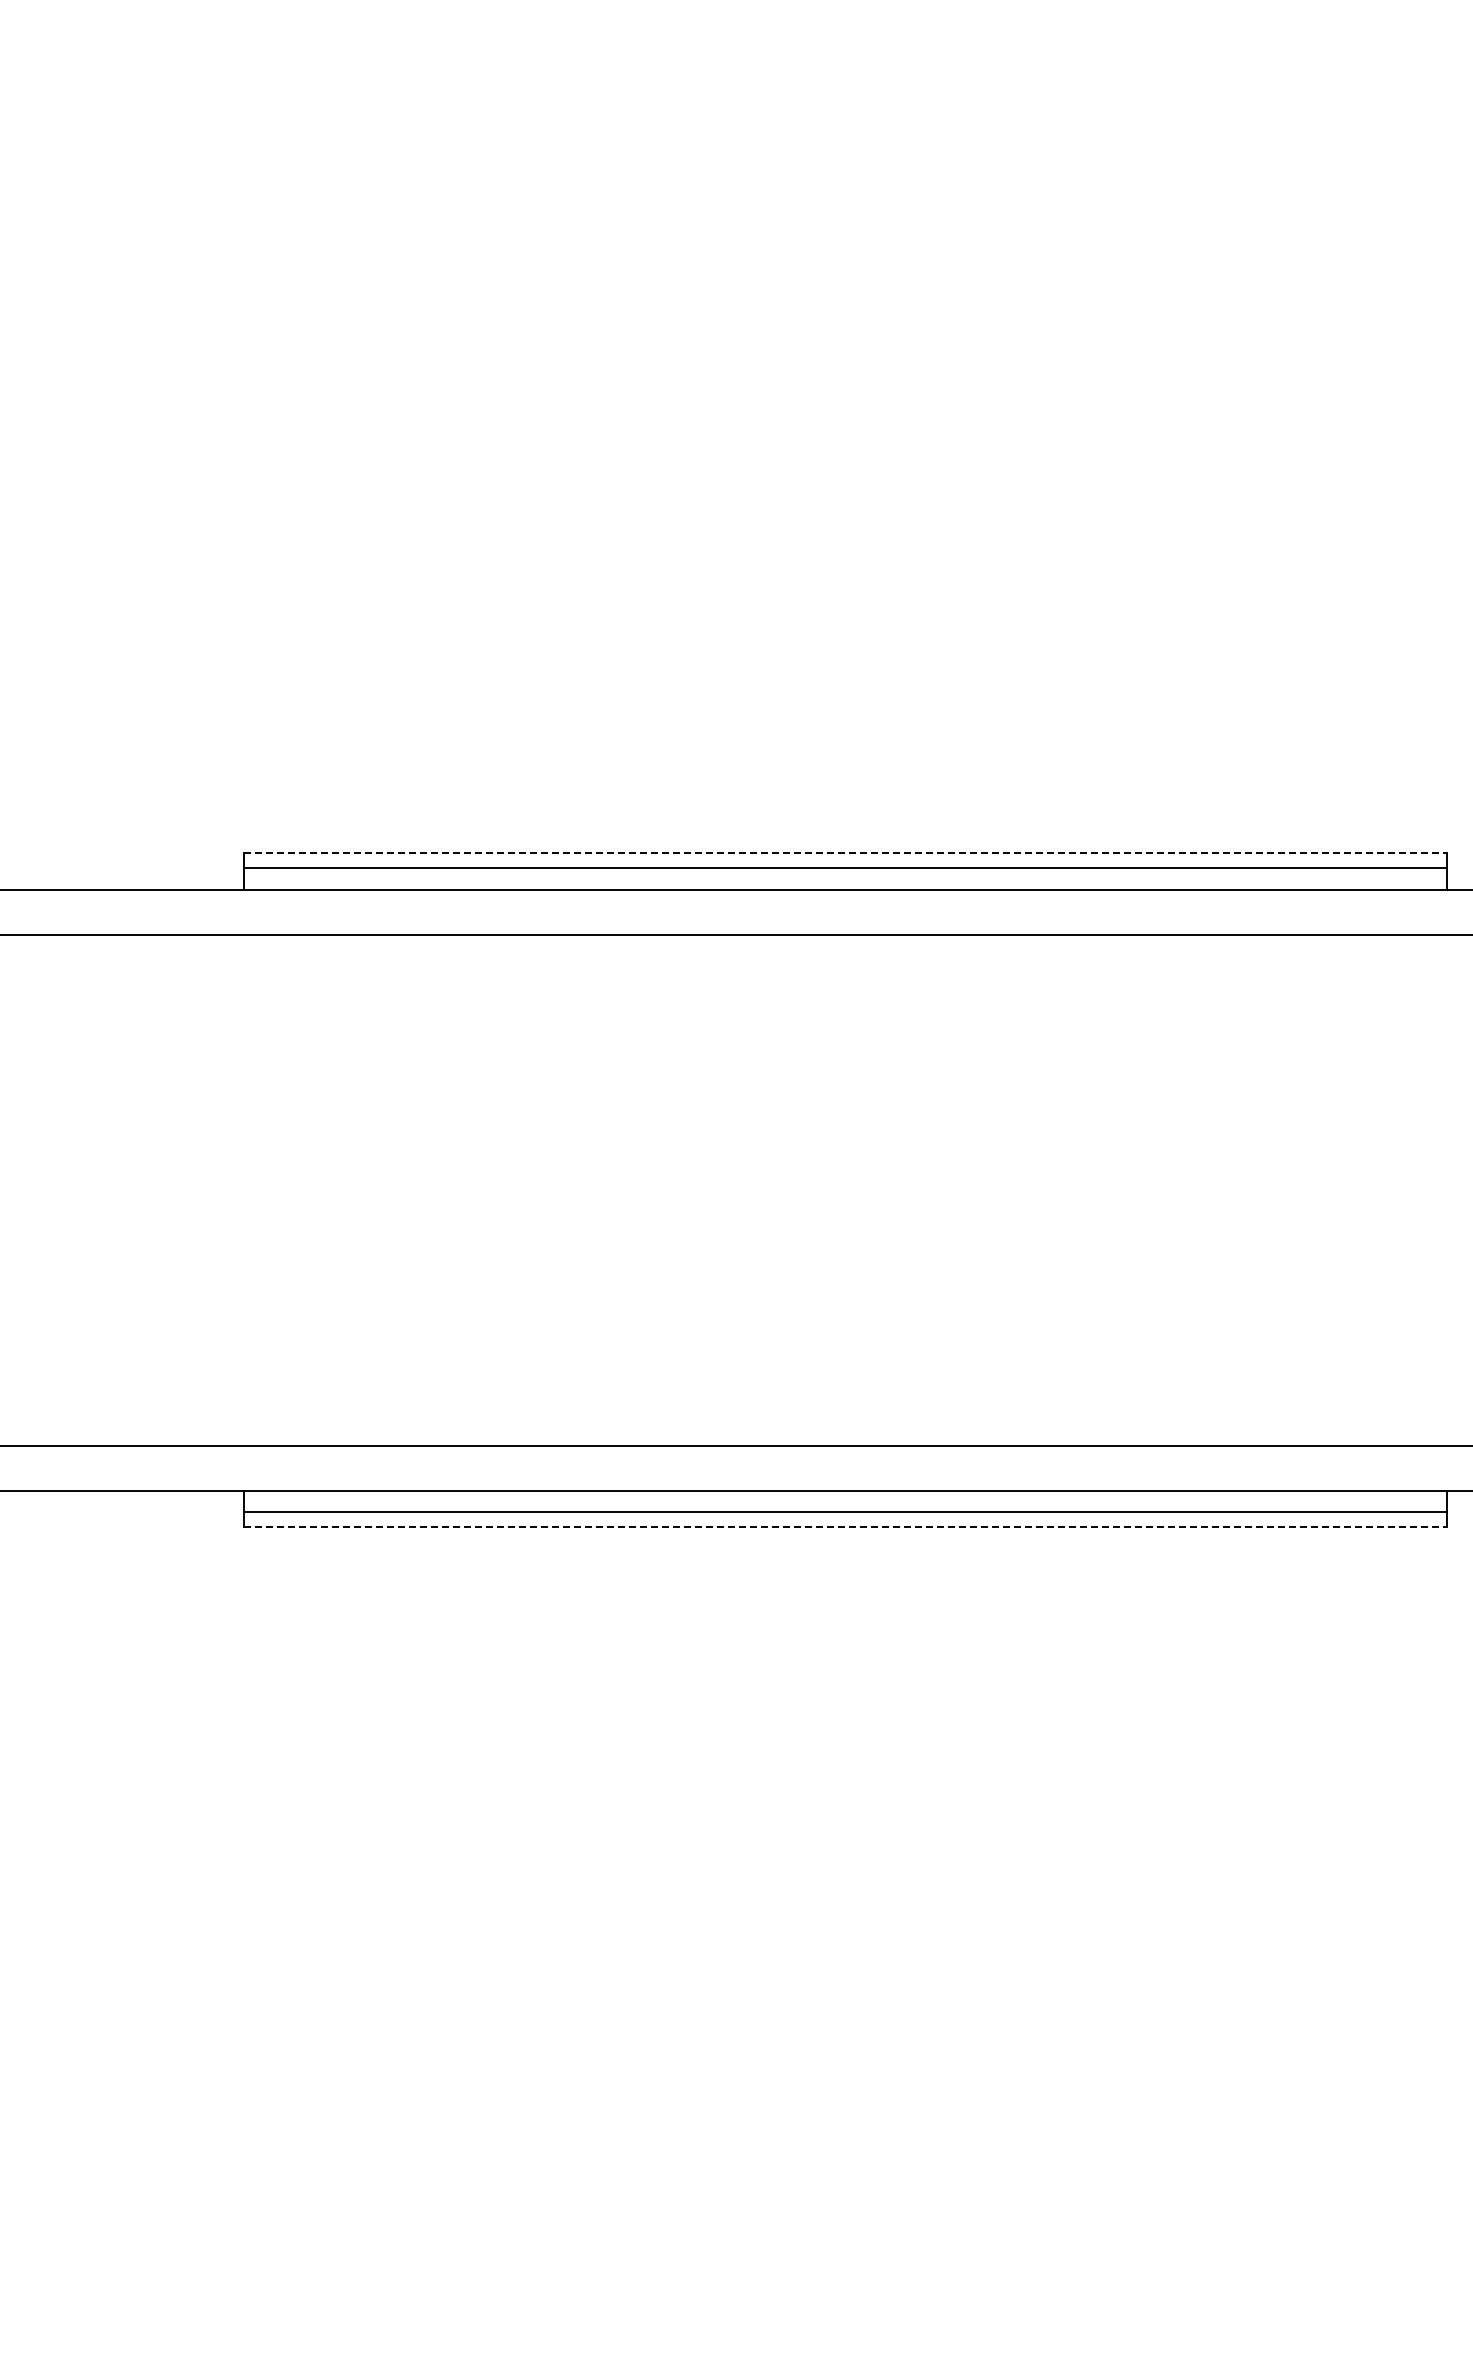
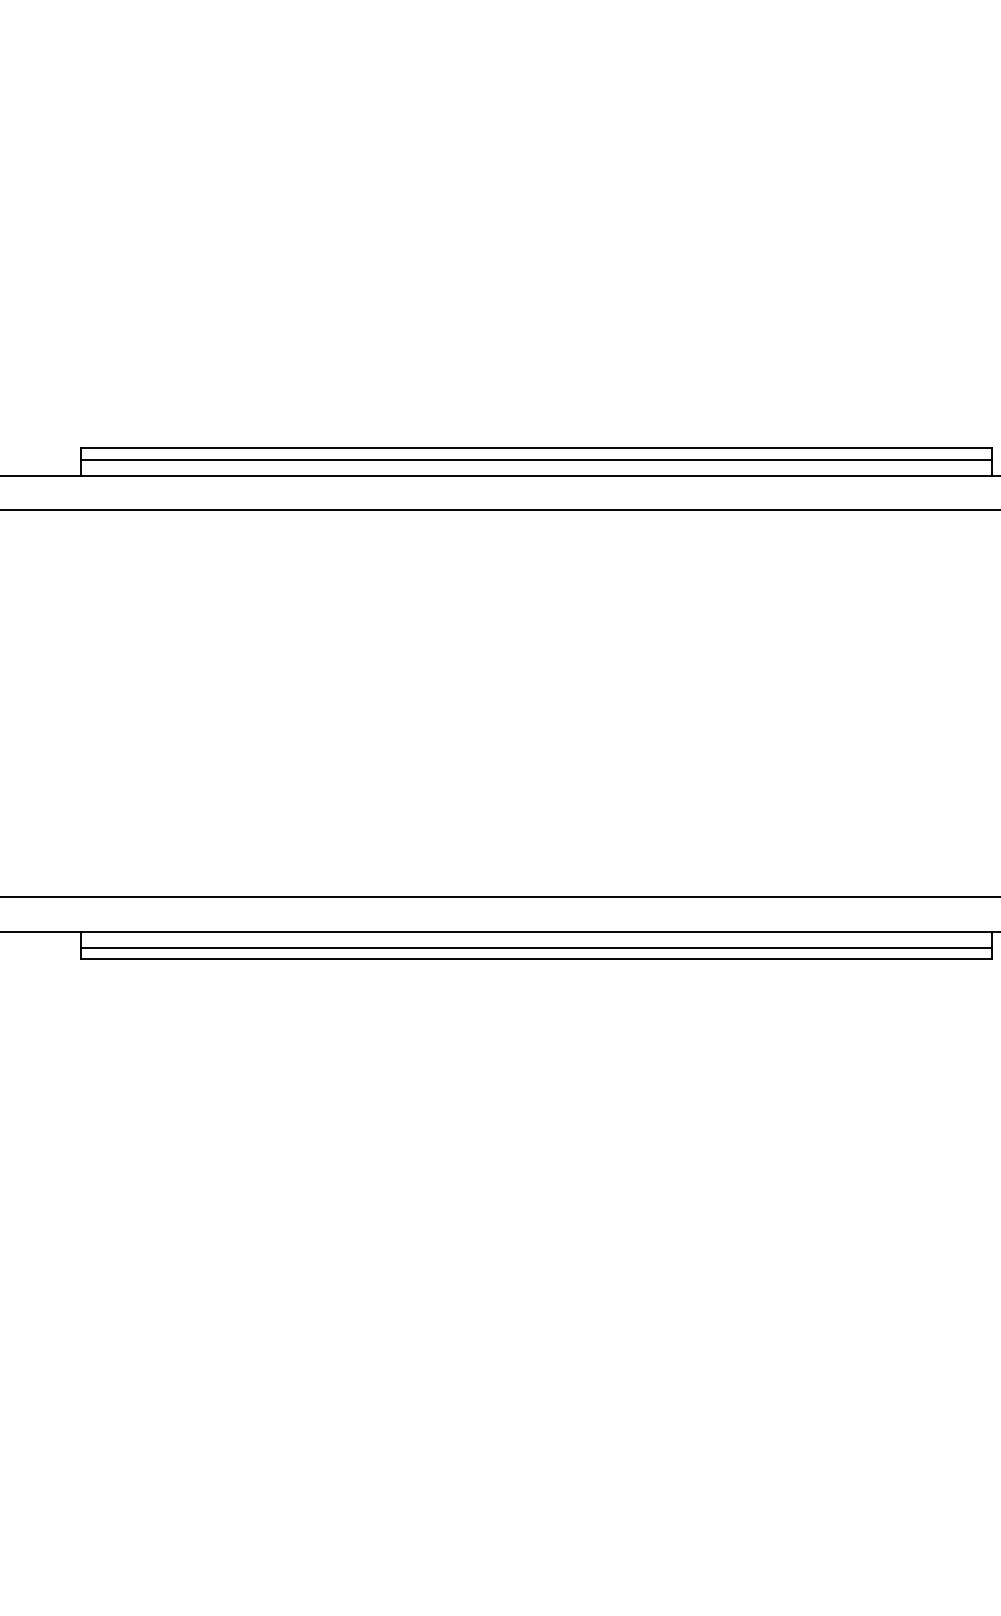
line: (846, 853) -> (537, 448), dashed -> solid
line: (846, 1526) -> (537, 958), dashed -> solid

